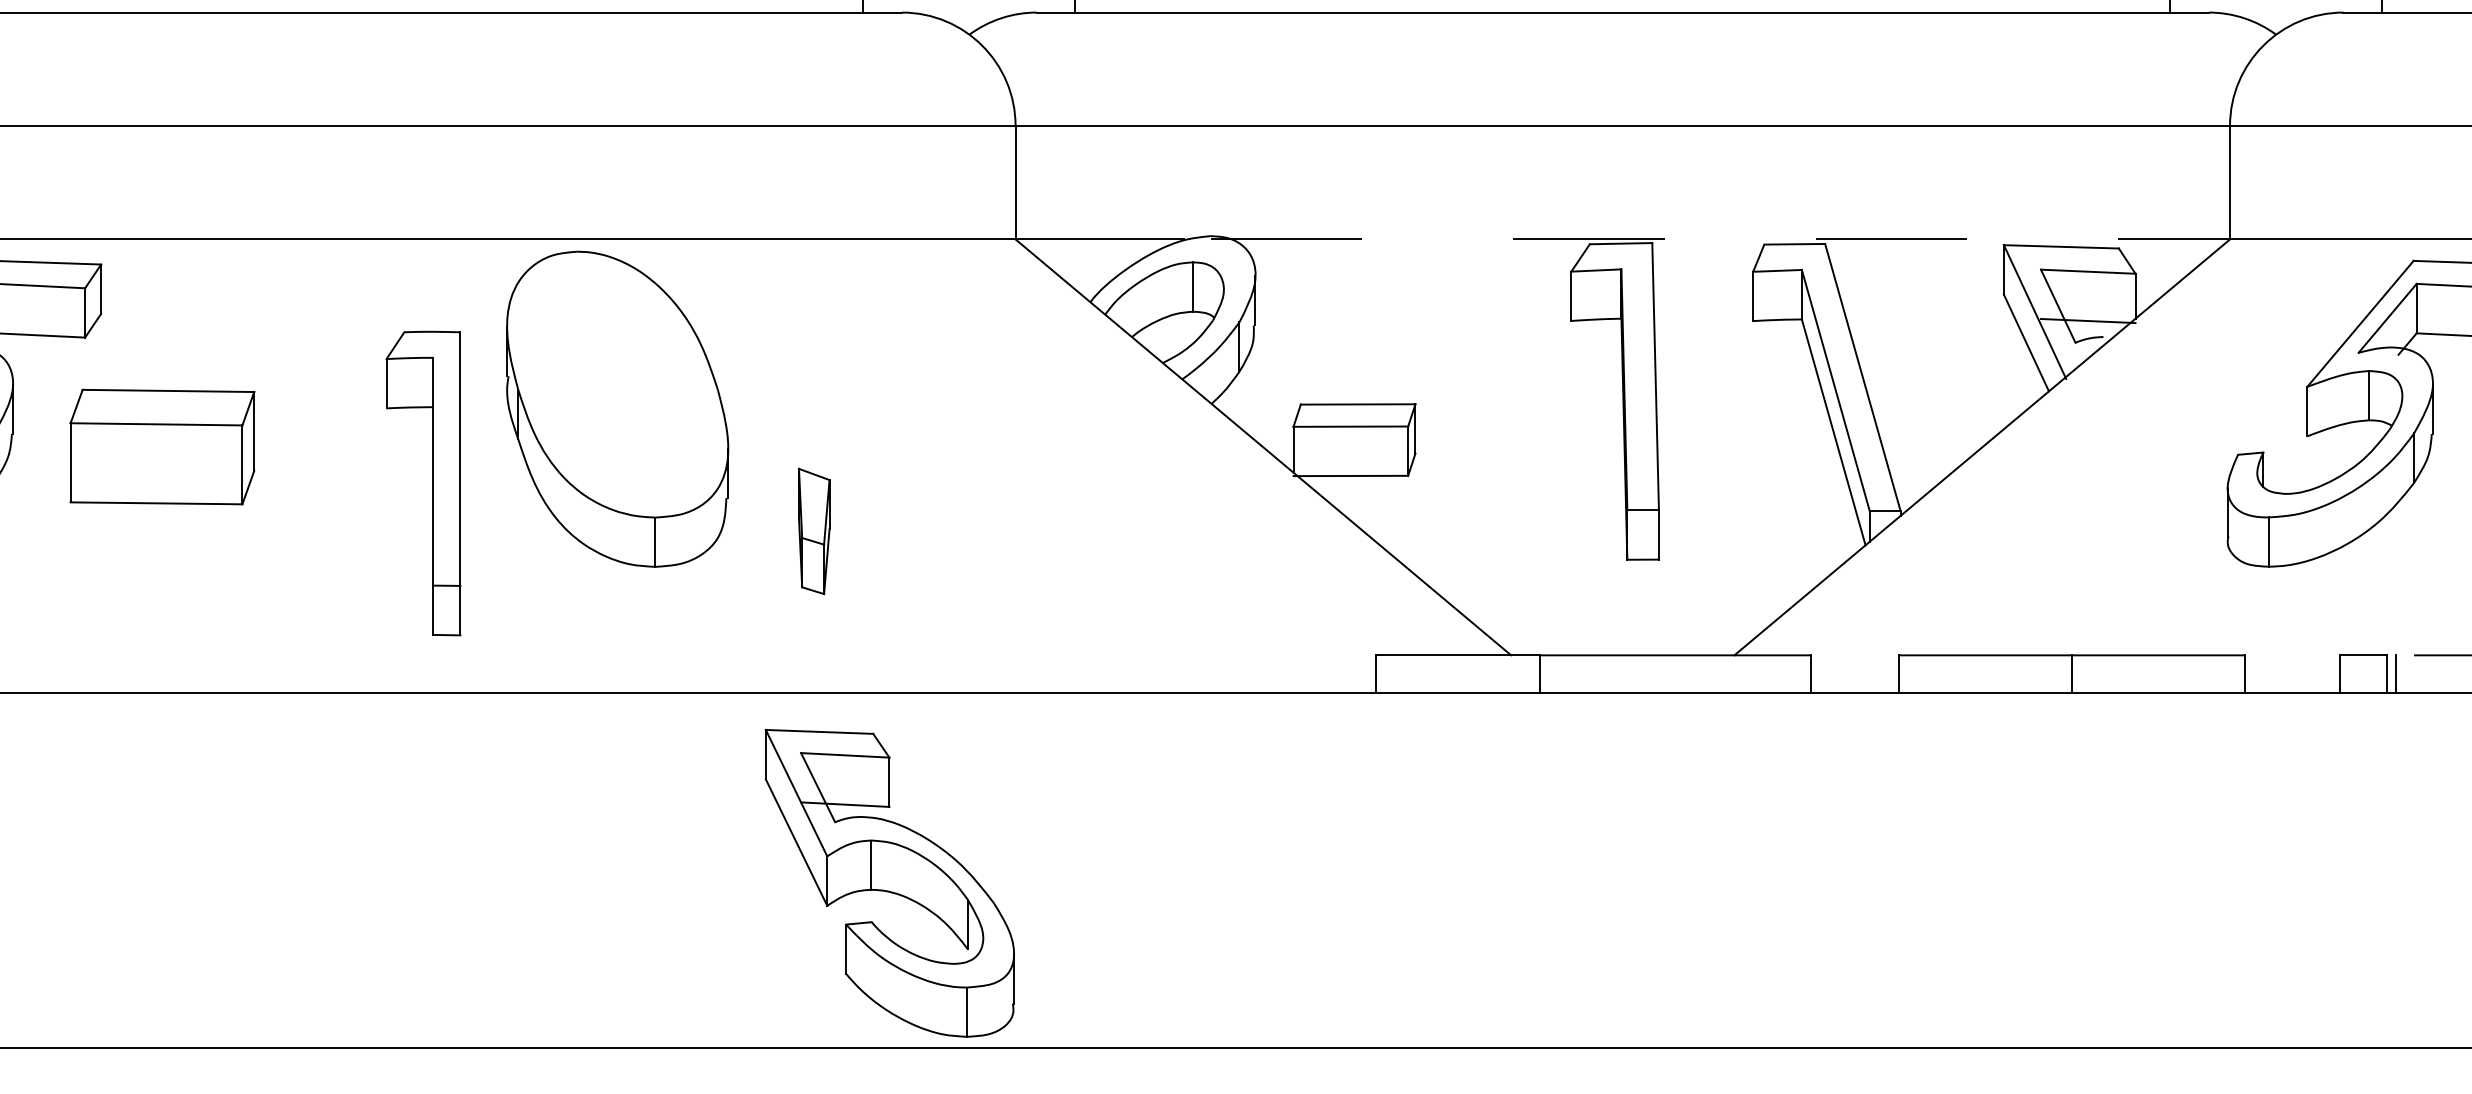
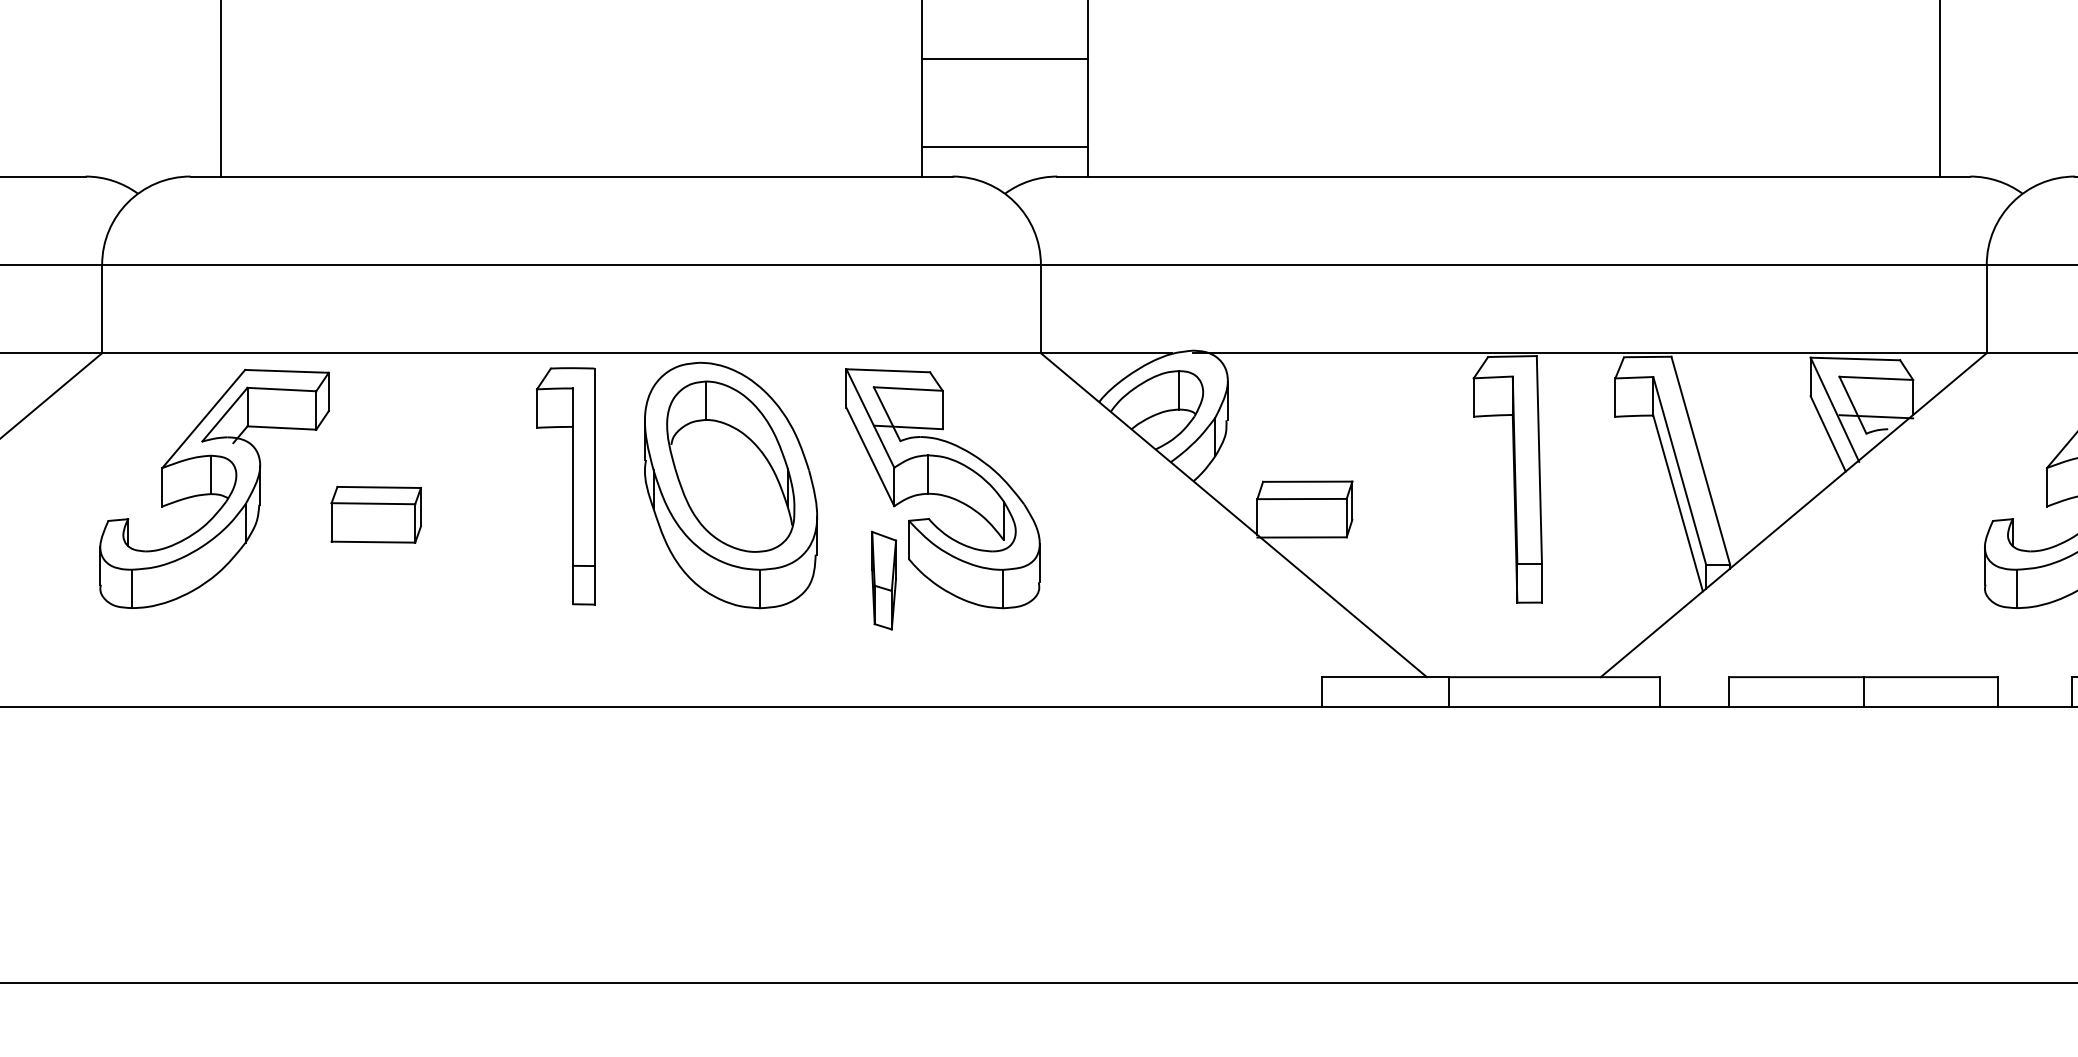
line: (1719, 239) -> (1589, 353), dashed -> solid
part: (616, 384) -> (730, 466), added
part: (161, 446) -> (375, 514), size x0.62
part: (432, 483) -> (572, 486), moved
part: (889, 883) -> (942, 488), moved

